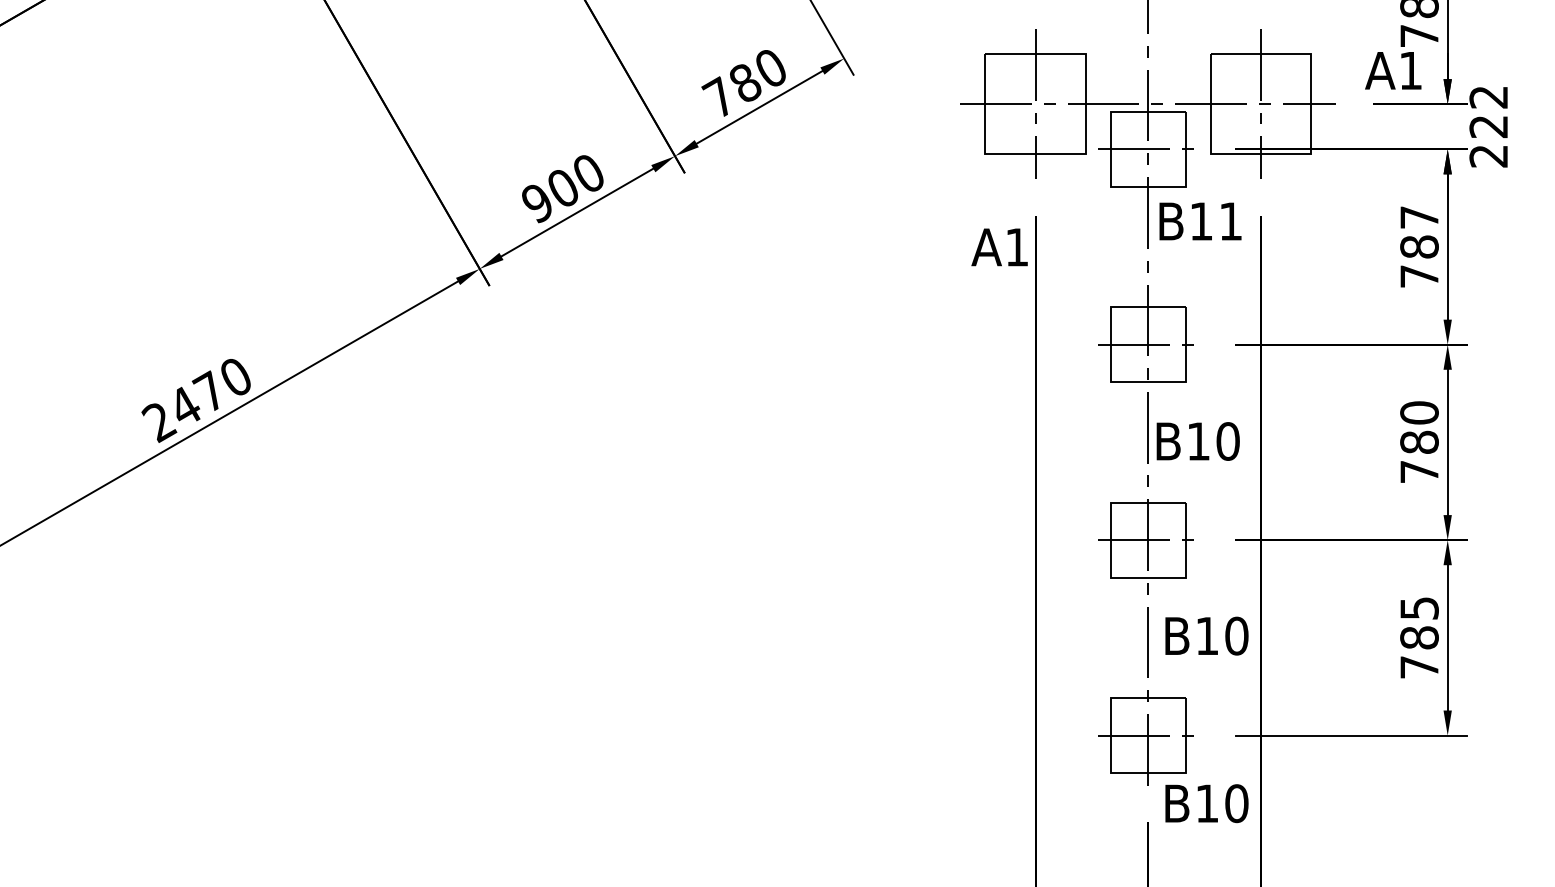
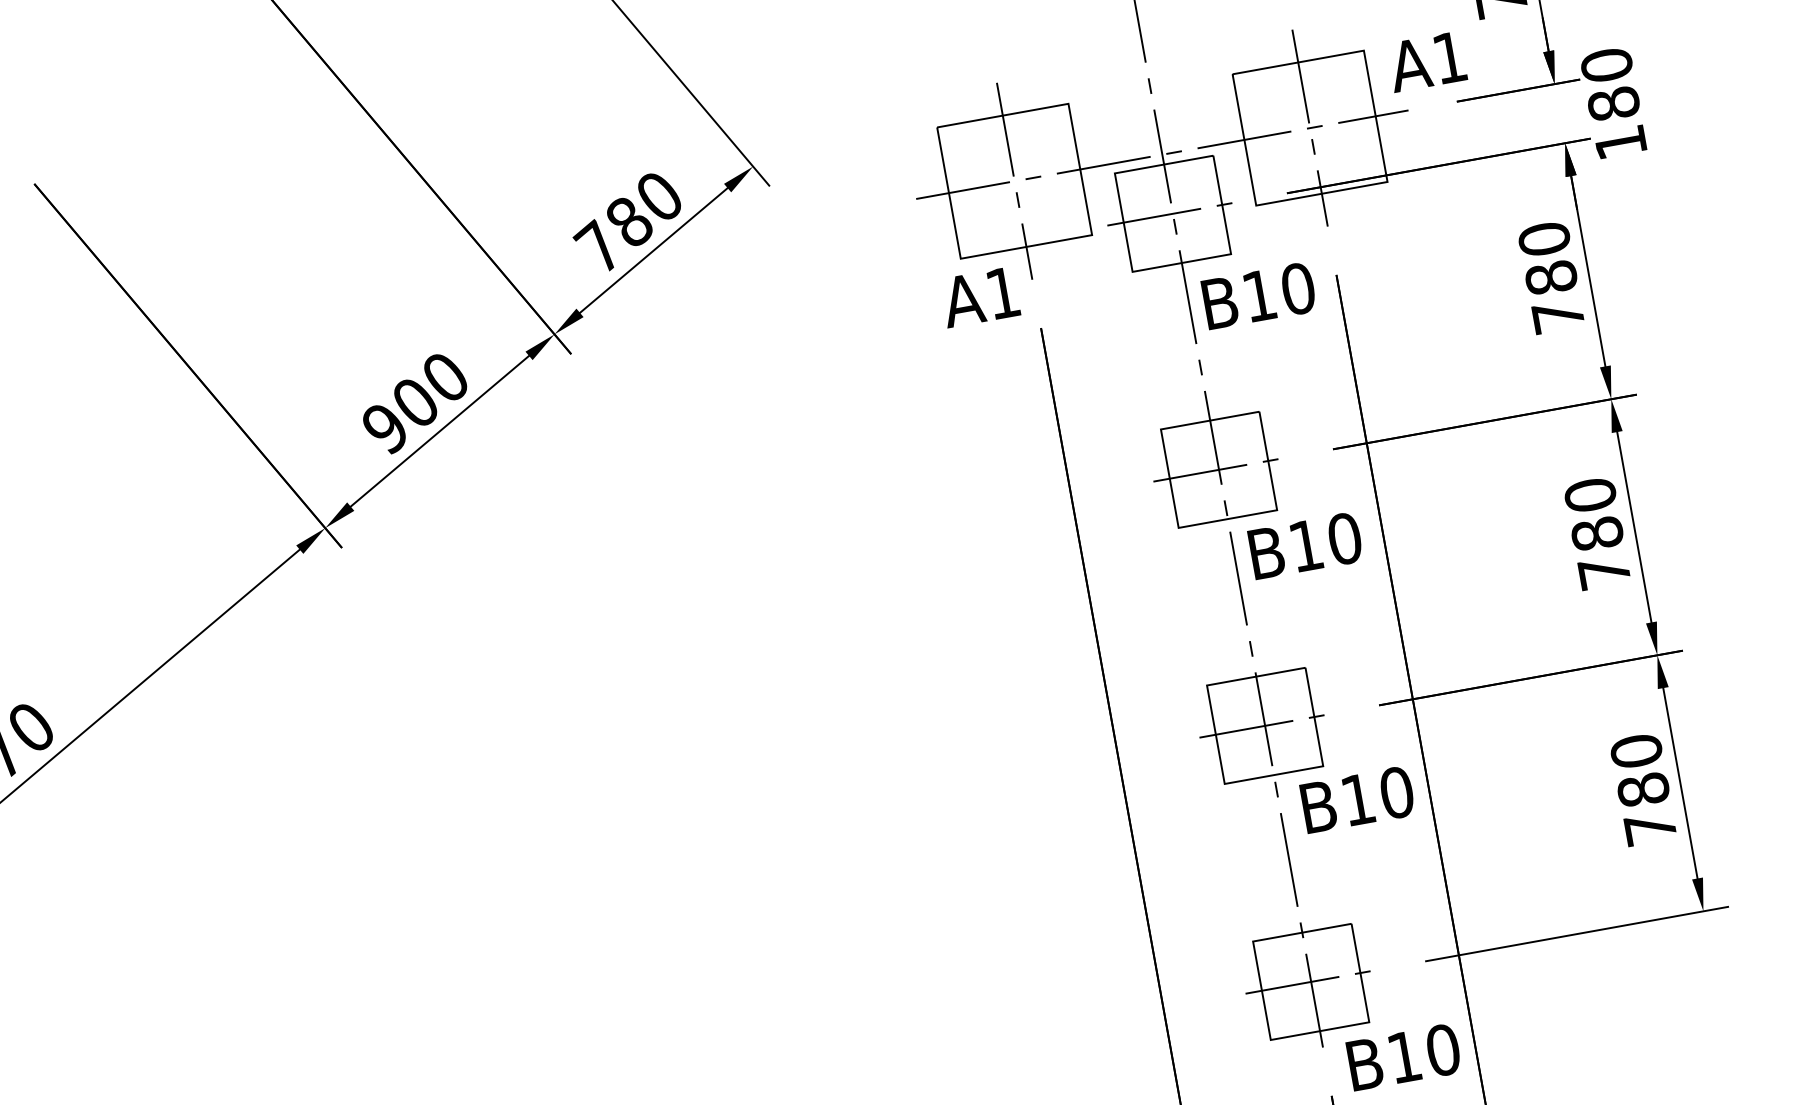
text: (1393, 70) -> (1427, 61), moved
text: (1488, 126) -> (1613, 103), 222 -> 180
text: (1419, 217) -> (1544, 239), 787 -> 780
text: (1230, 221) -> (1297, 289), B11 -> B10
text: (999, 247) -> (979, 297), moved
text: (1197, 441) -> (1304, 546), moved
text: (1419, 607) -> (1636, 750), 785 -> 780
text: (1206, 635) -> (1356, 799), moved

